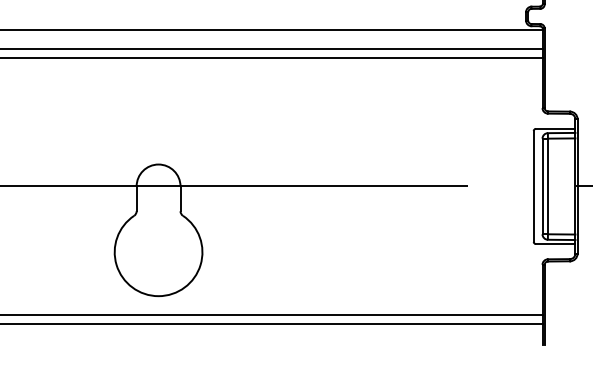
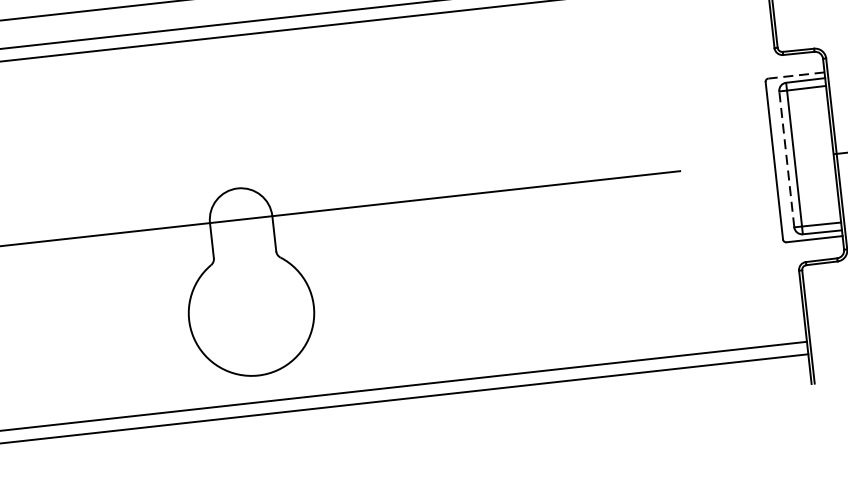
line: (555, 128) -> (796, 74), solid -> dashed
line: (542, 186) -> (786, 159), solid -> dashed

